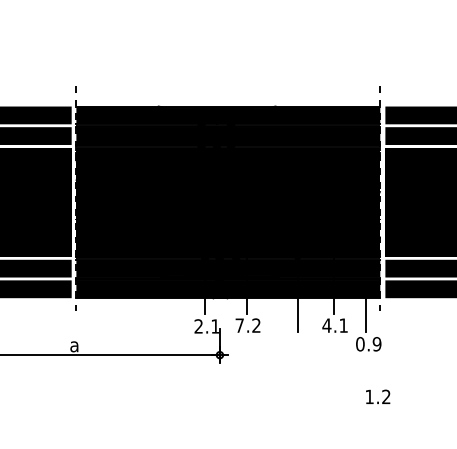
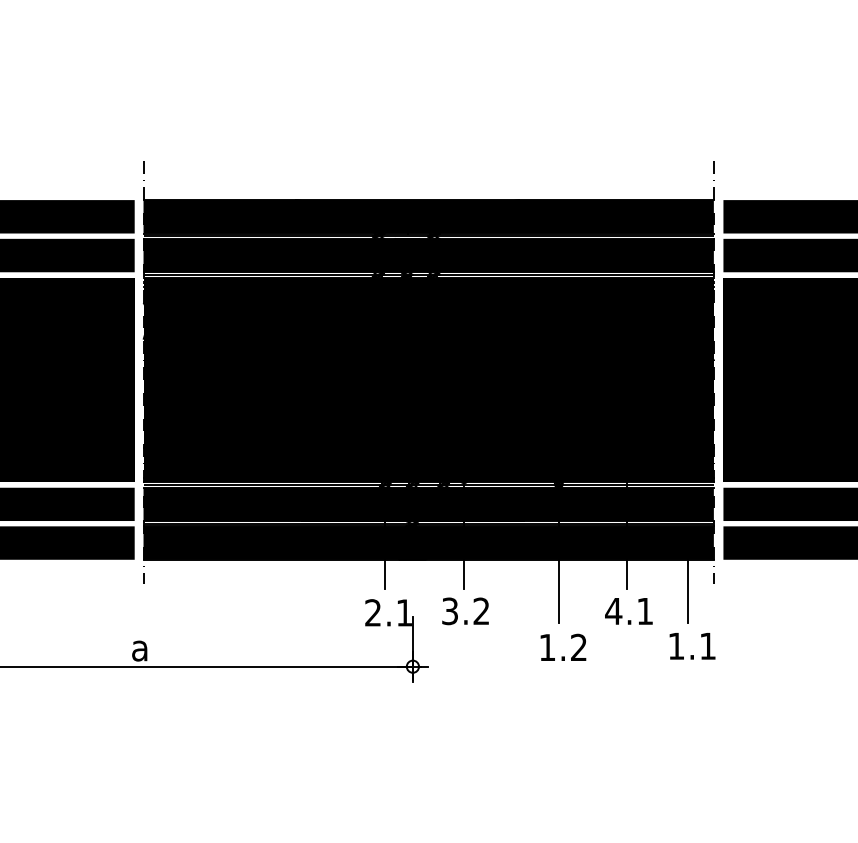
text: (239, 325) -> (449, 611), 7.2 -> 3.2
text: (368, 344) -> (691, 646), 0.9 -> 1.1
text: (378, 396) -> (564, 646), moved

